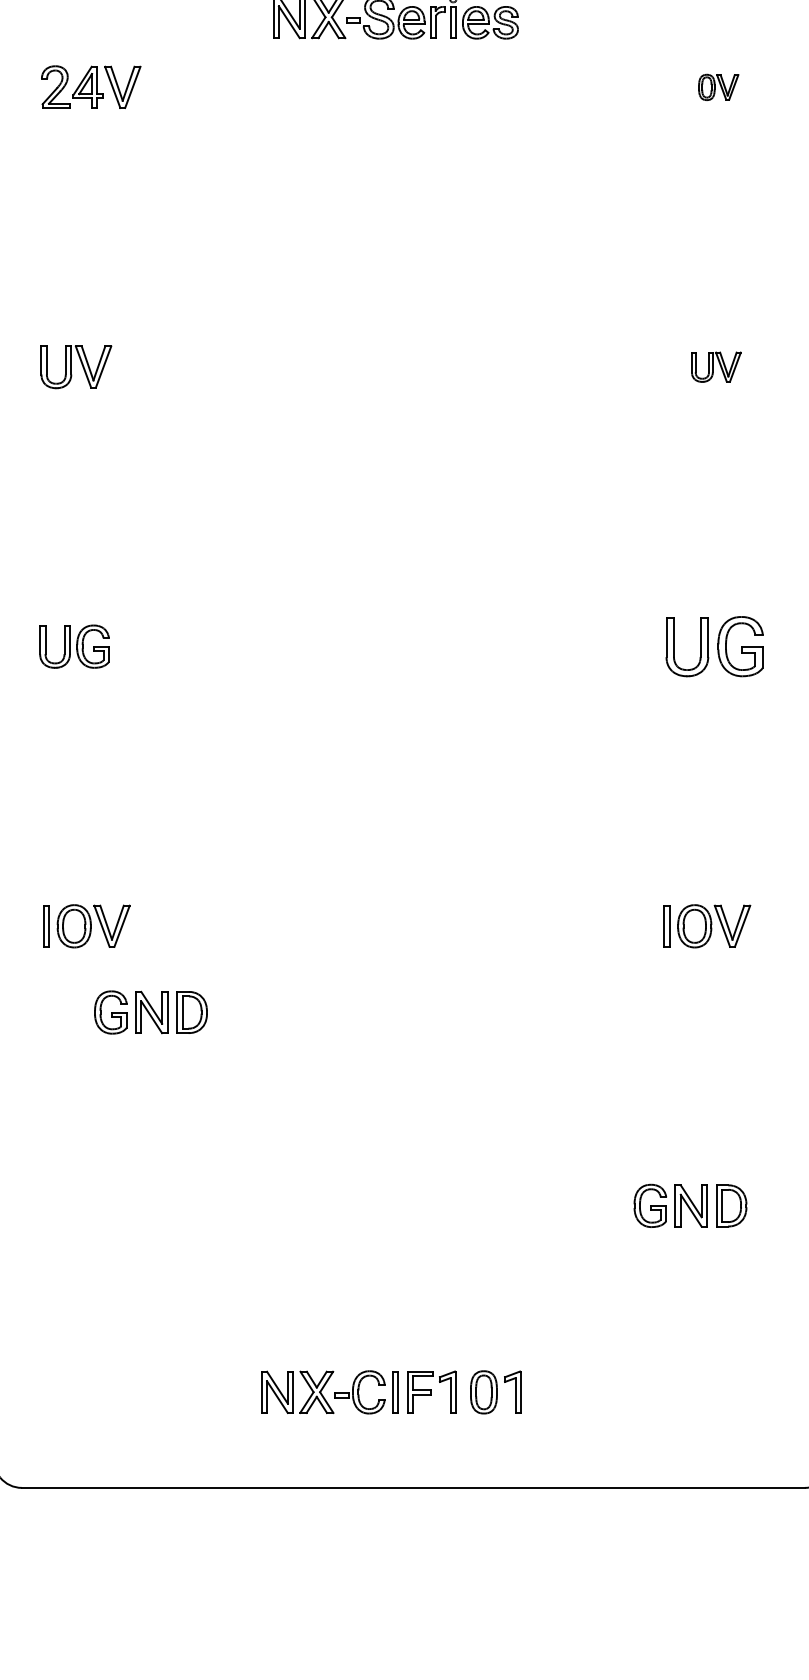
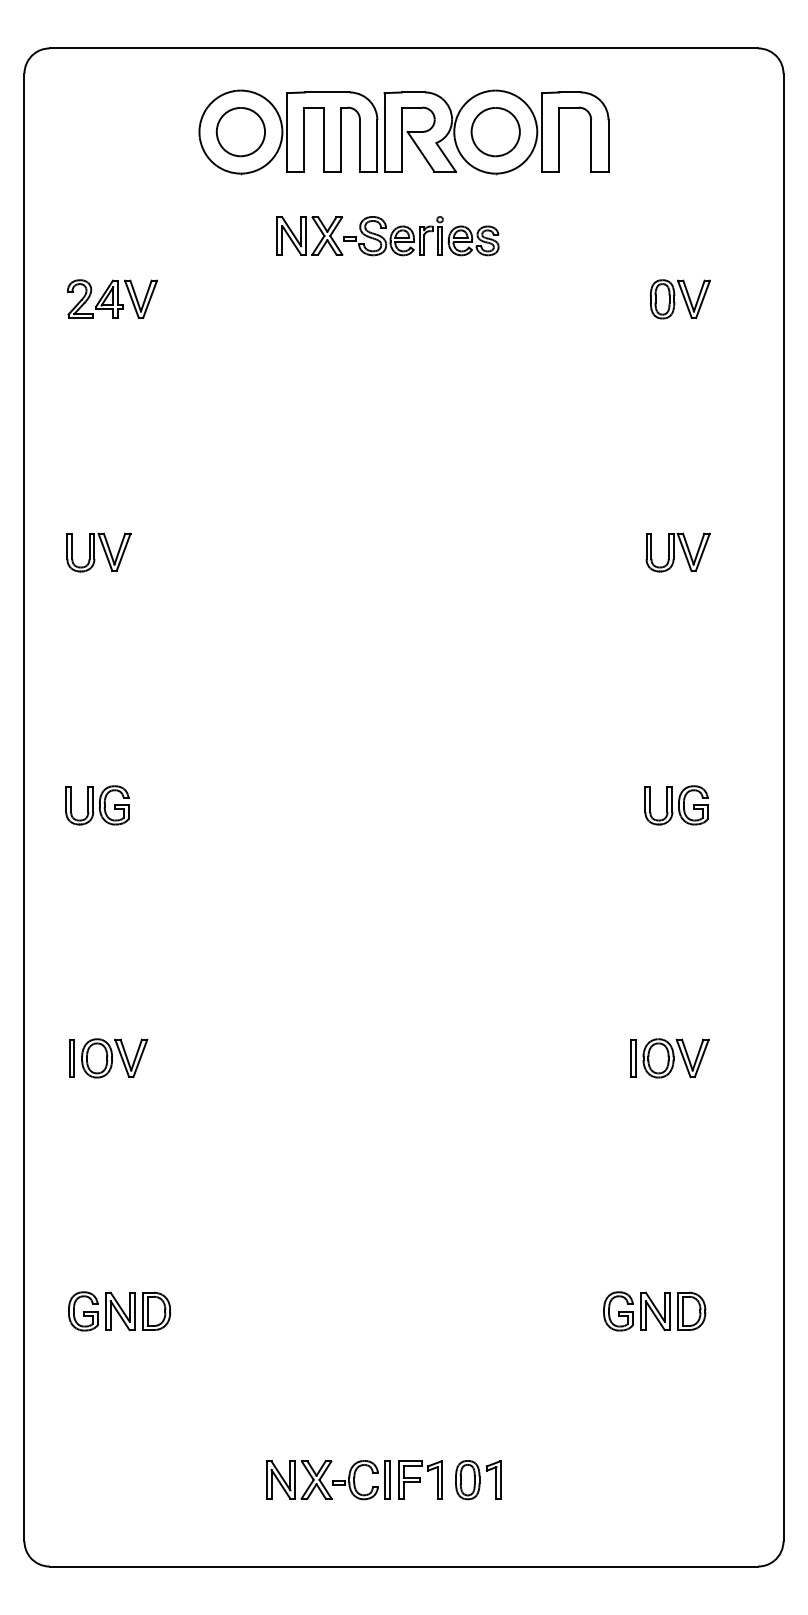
part: (717, 87) -> (679, 299), size x1.67
part: (715, 367) -> (677, 552), size x1.43
part: (714, 646) -> (676, 805), size x0.71
part: (150, 1012) -> (119, 1311), moved

